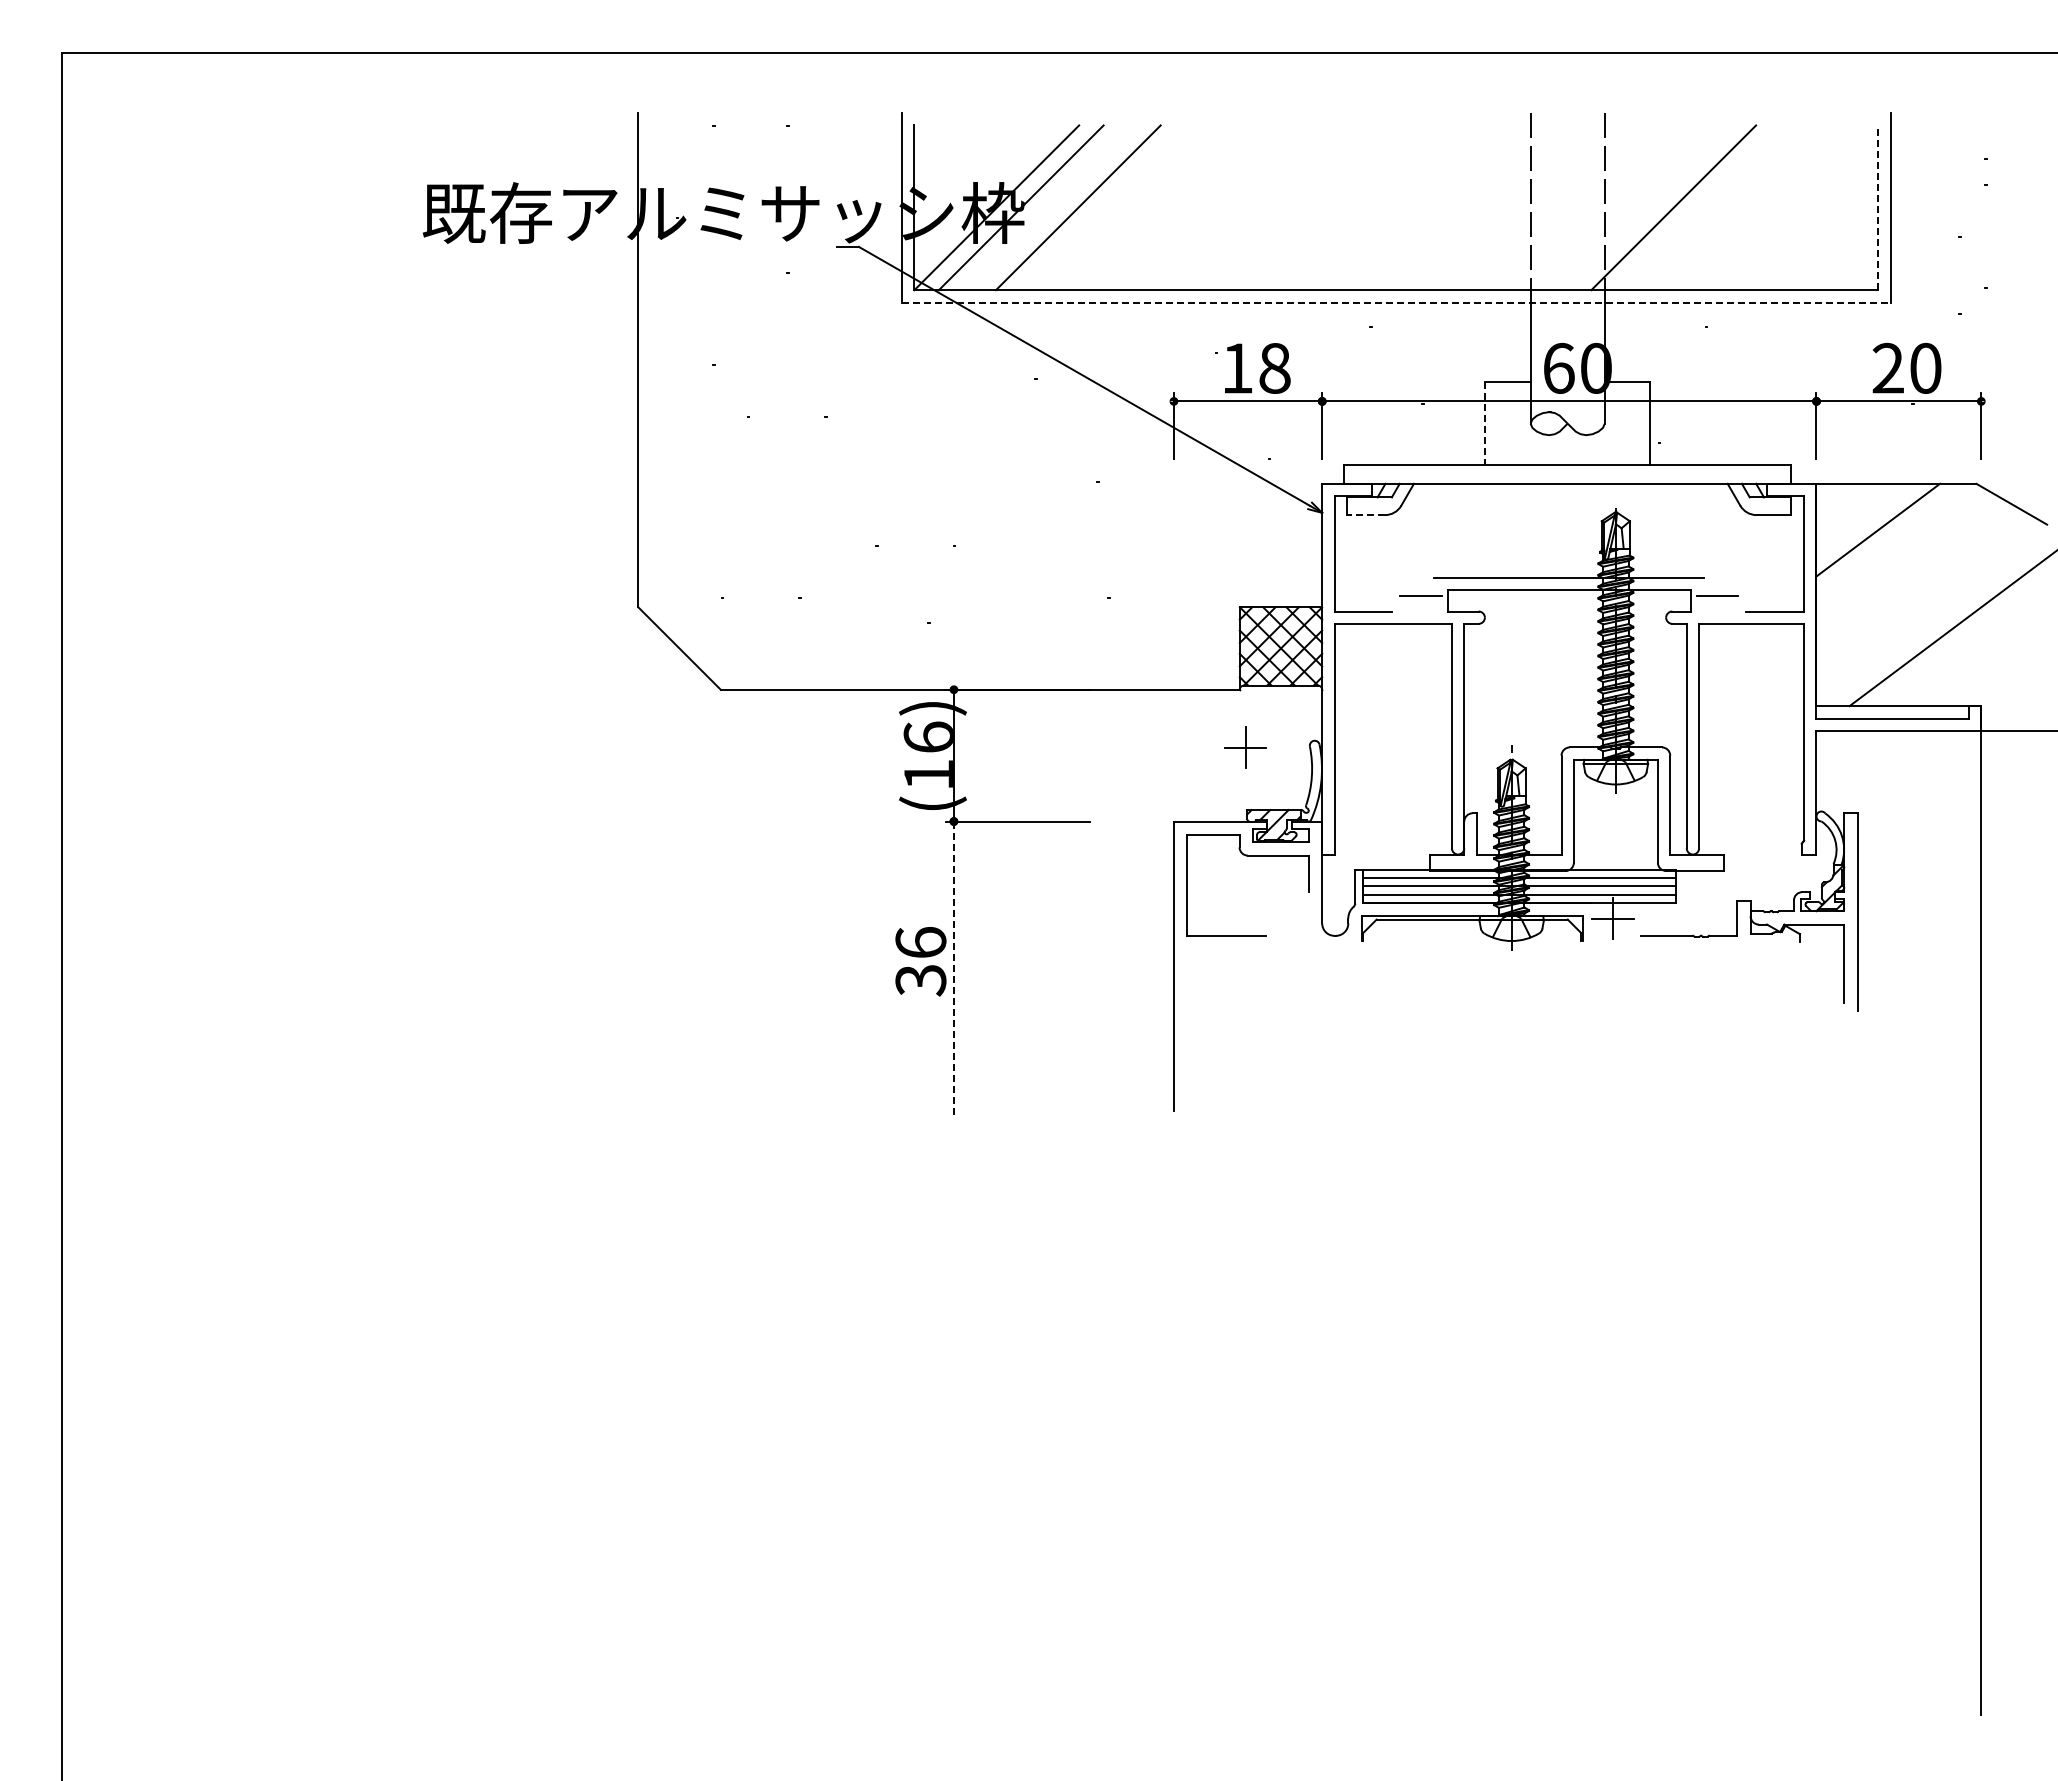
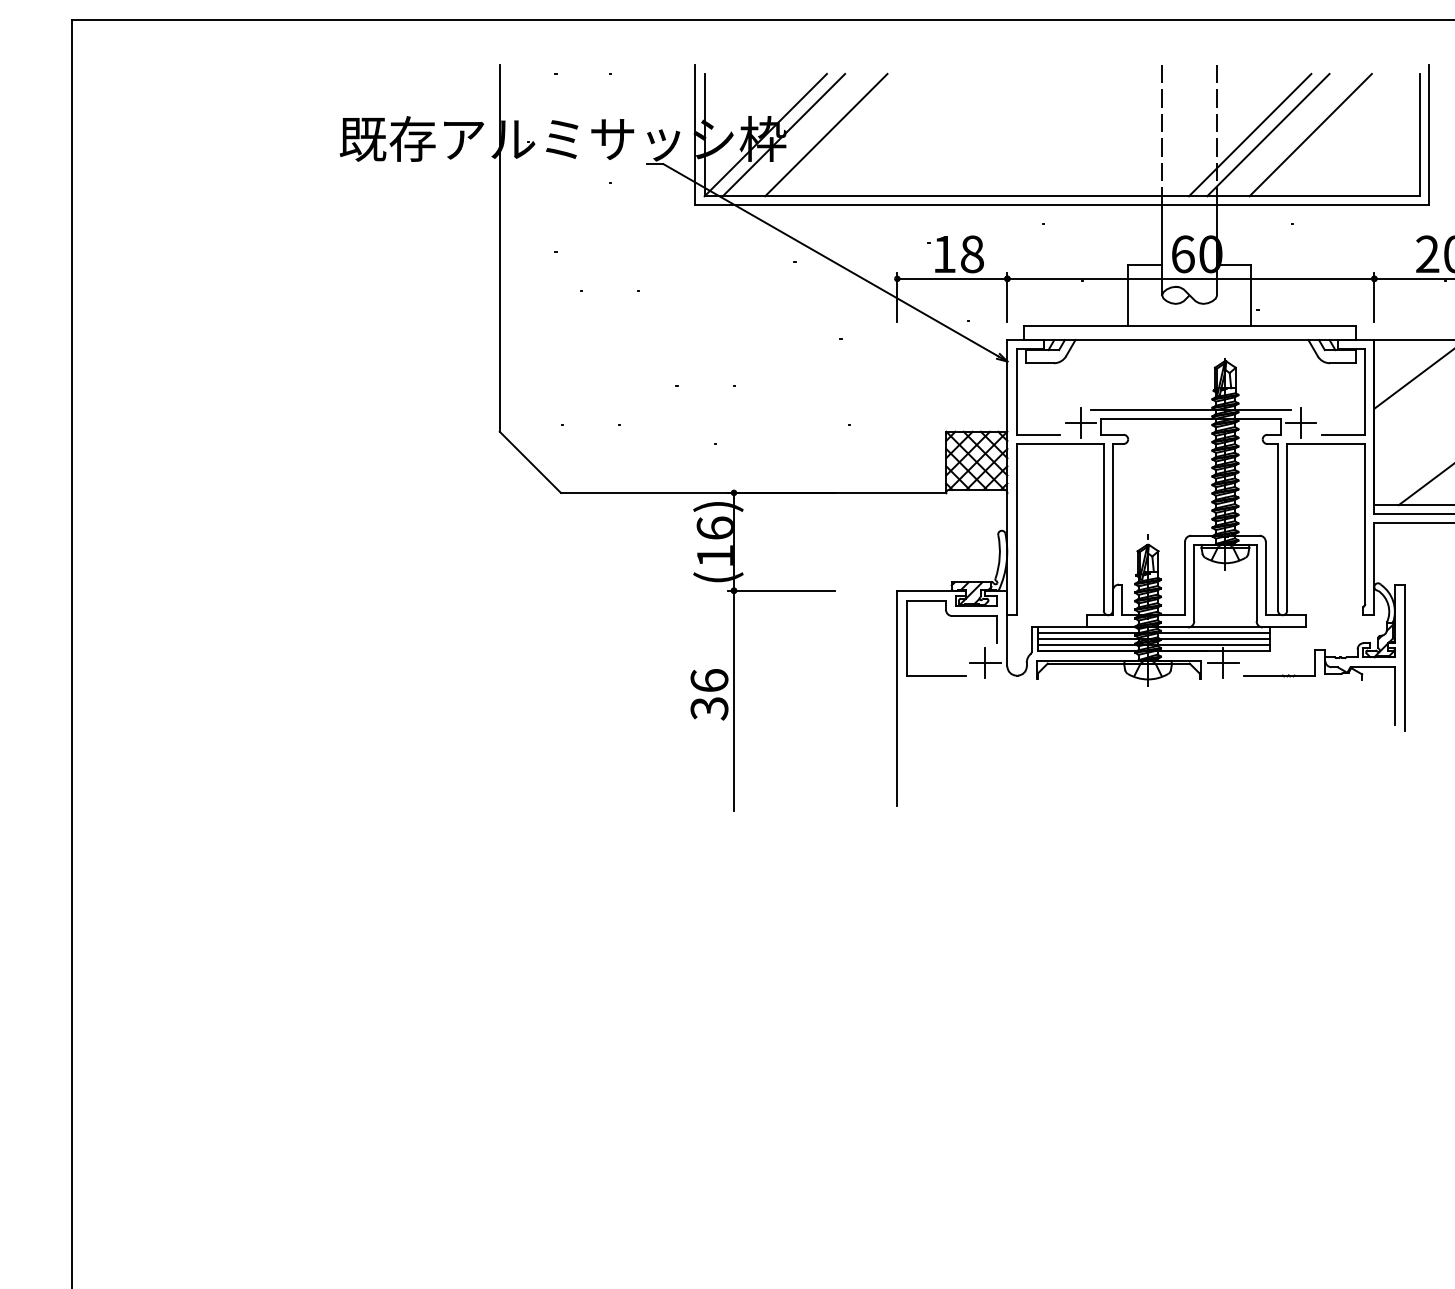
line: (1648, 207) -> (1249, 134), added
line: (1730, 207) -> (1310, 134), added
line: (1878, 207) -> (1420, 134), dashed -> solid
line: (1396, 302) -> (1062, 205), dashed -> solid
line: (1485, 424) -> (1128, 295), dashed -> solid
line: (1365, 515) -> (1039, 363), dashed -> solid
line: (1421, 595) -> (1081, 422), added
line: (1717, 595) -> (1300, 422), added
part: (1245, 747) -> (985, 662), moved
line: (953, 970) -> (733, 701), dashed -> solid

